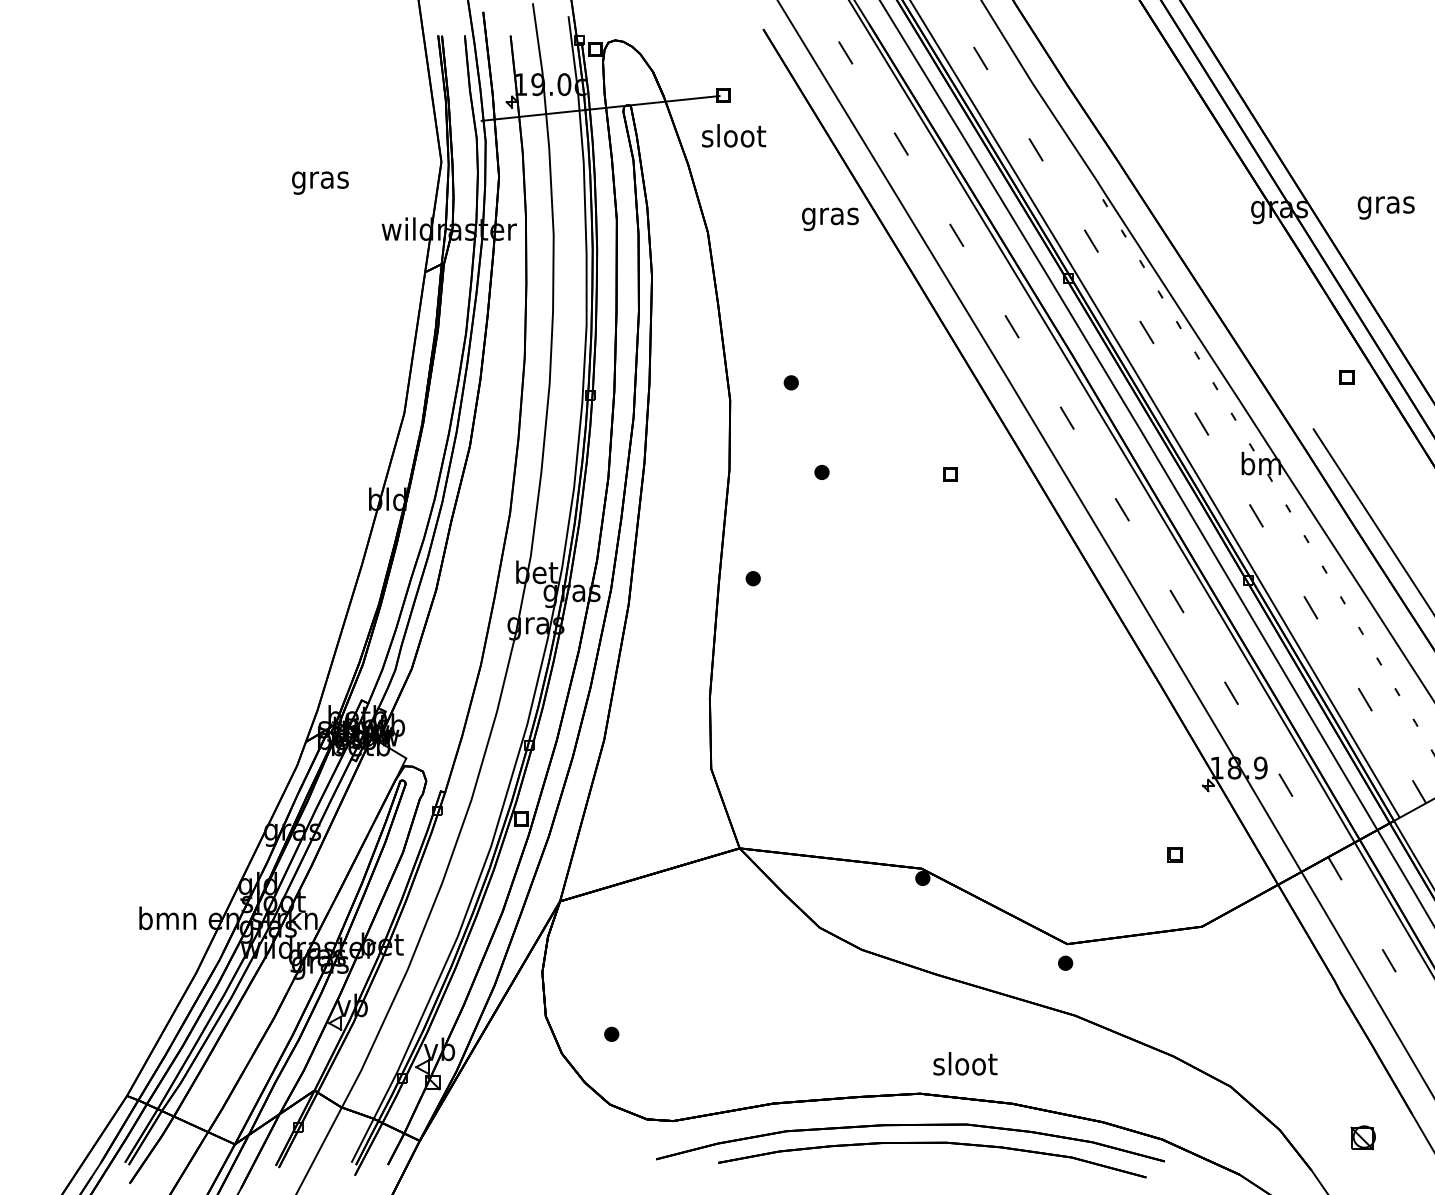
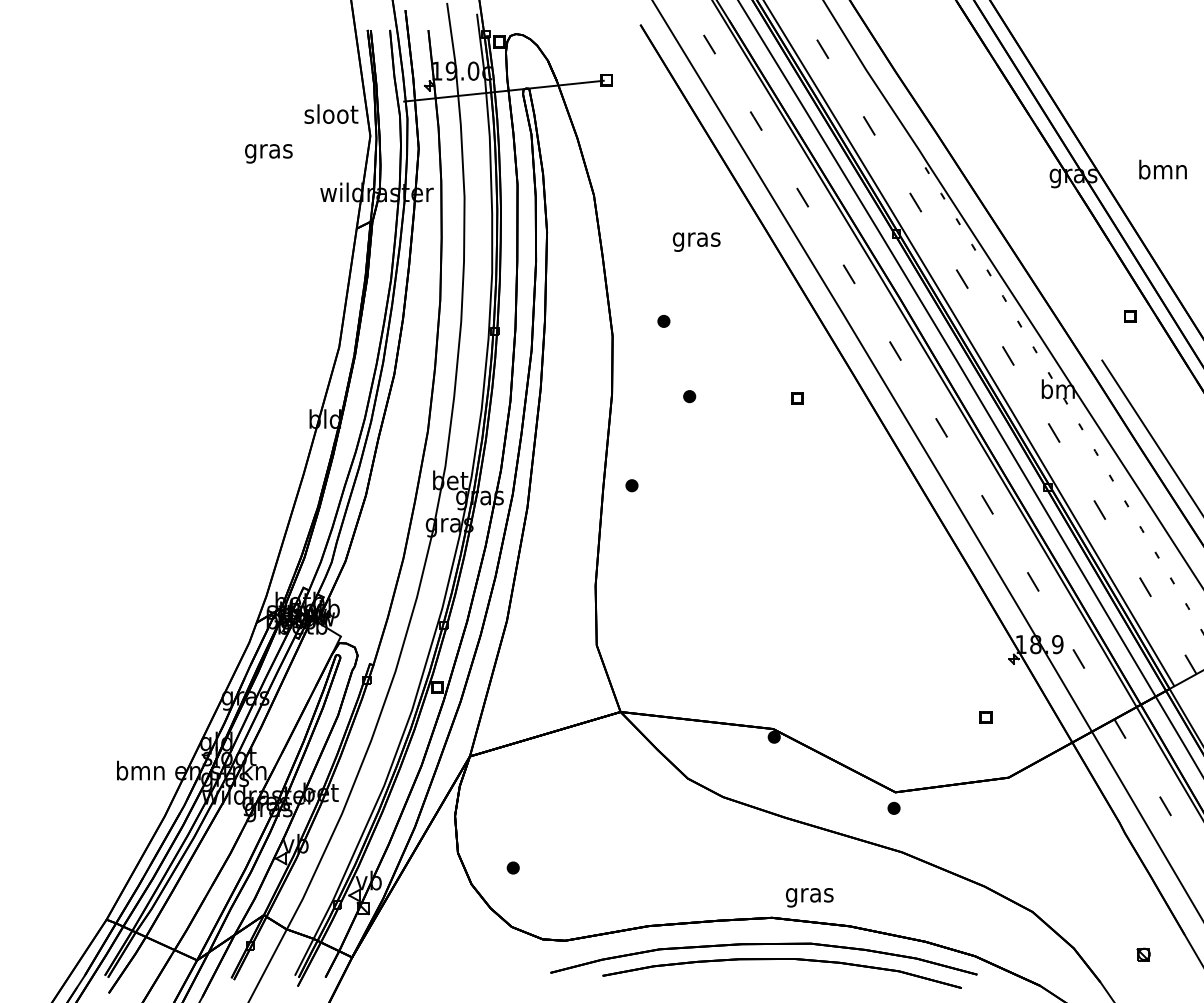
text: (734, 135) -> (331, 113), moved
text: (1385, 204) -> (1162, 171), gras -> bmn
text: (830, 219) -> (696, 242), moved
text: (965, 1066) -> (810, 894), sloot -> gras
part: (1362, 1137) -> (1143, 954), size x0.62

